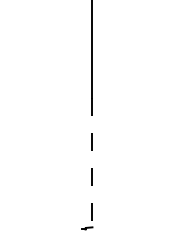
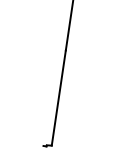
line: (92, 163) -> (58, 98), dashed -> solid

